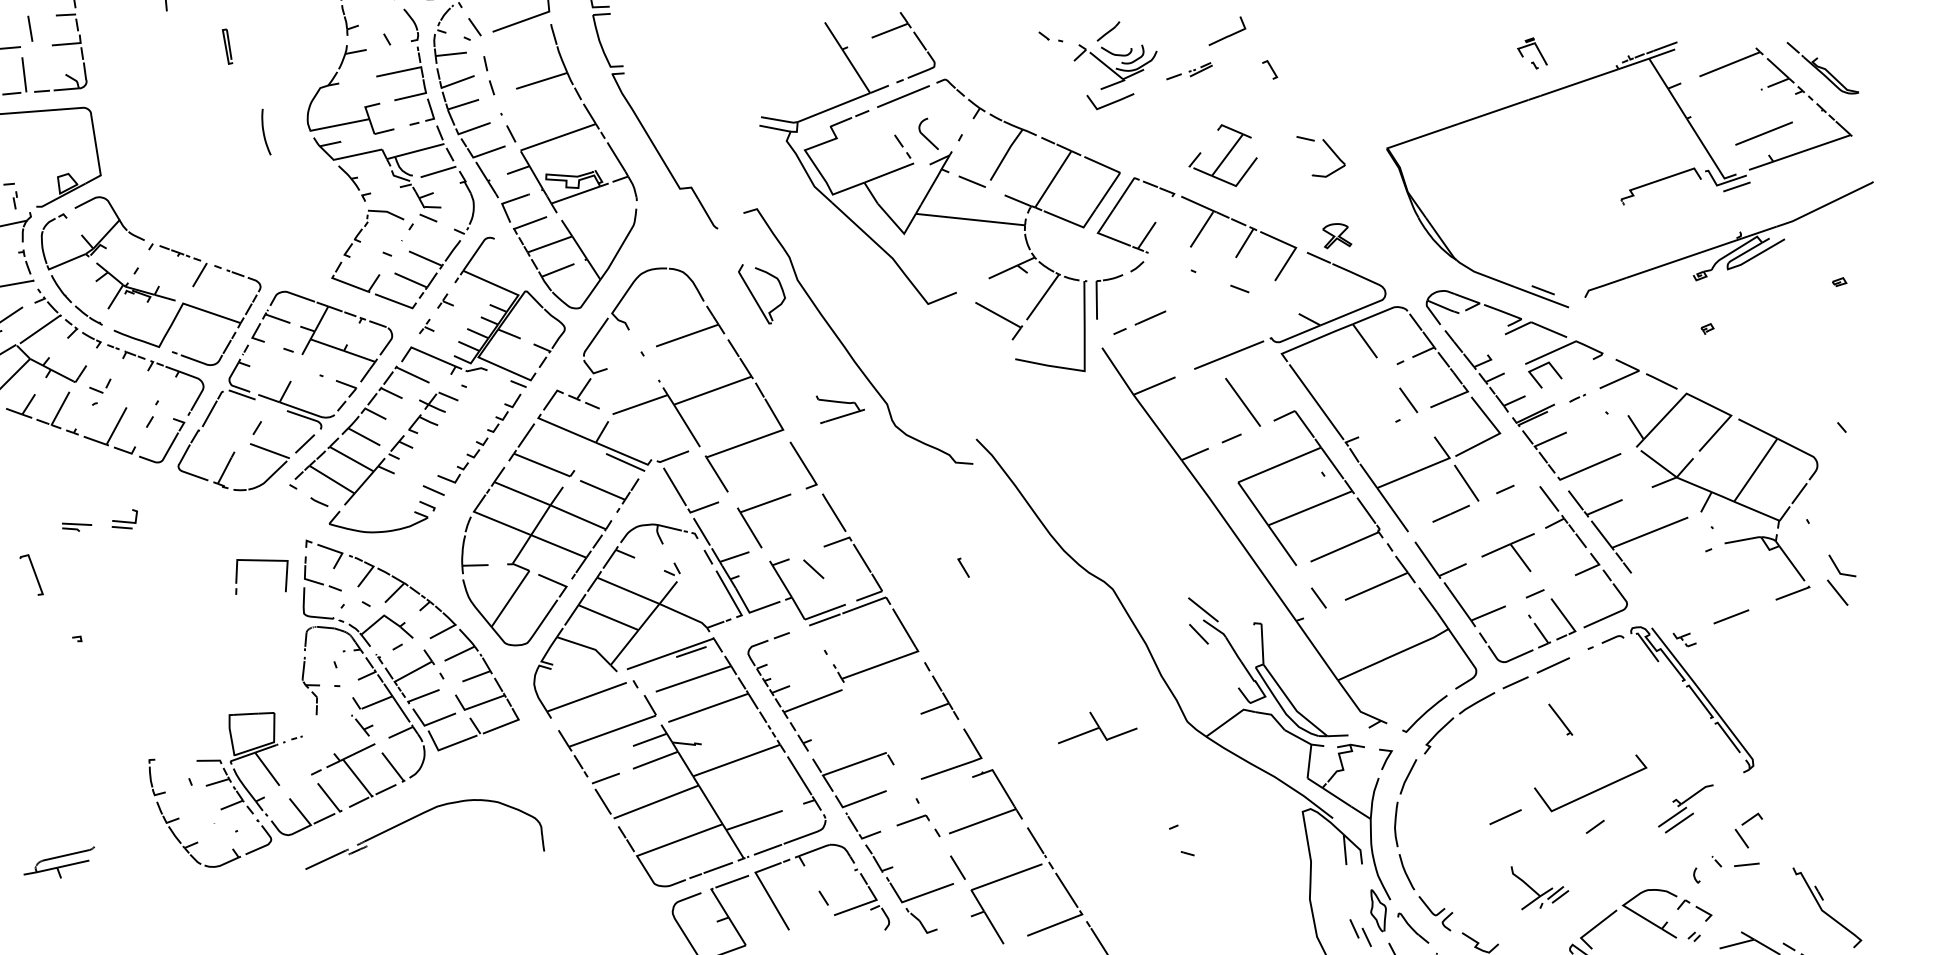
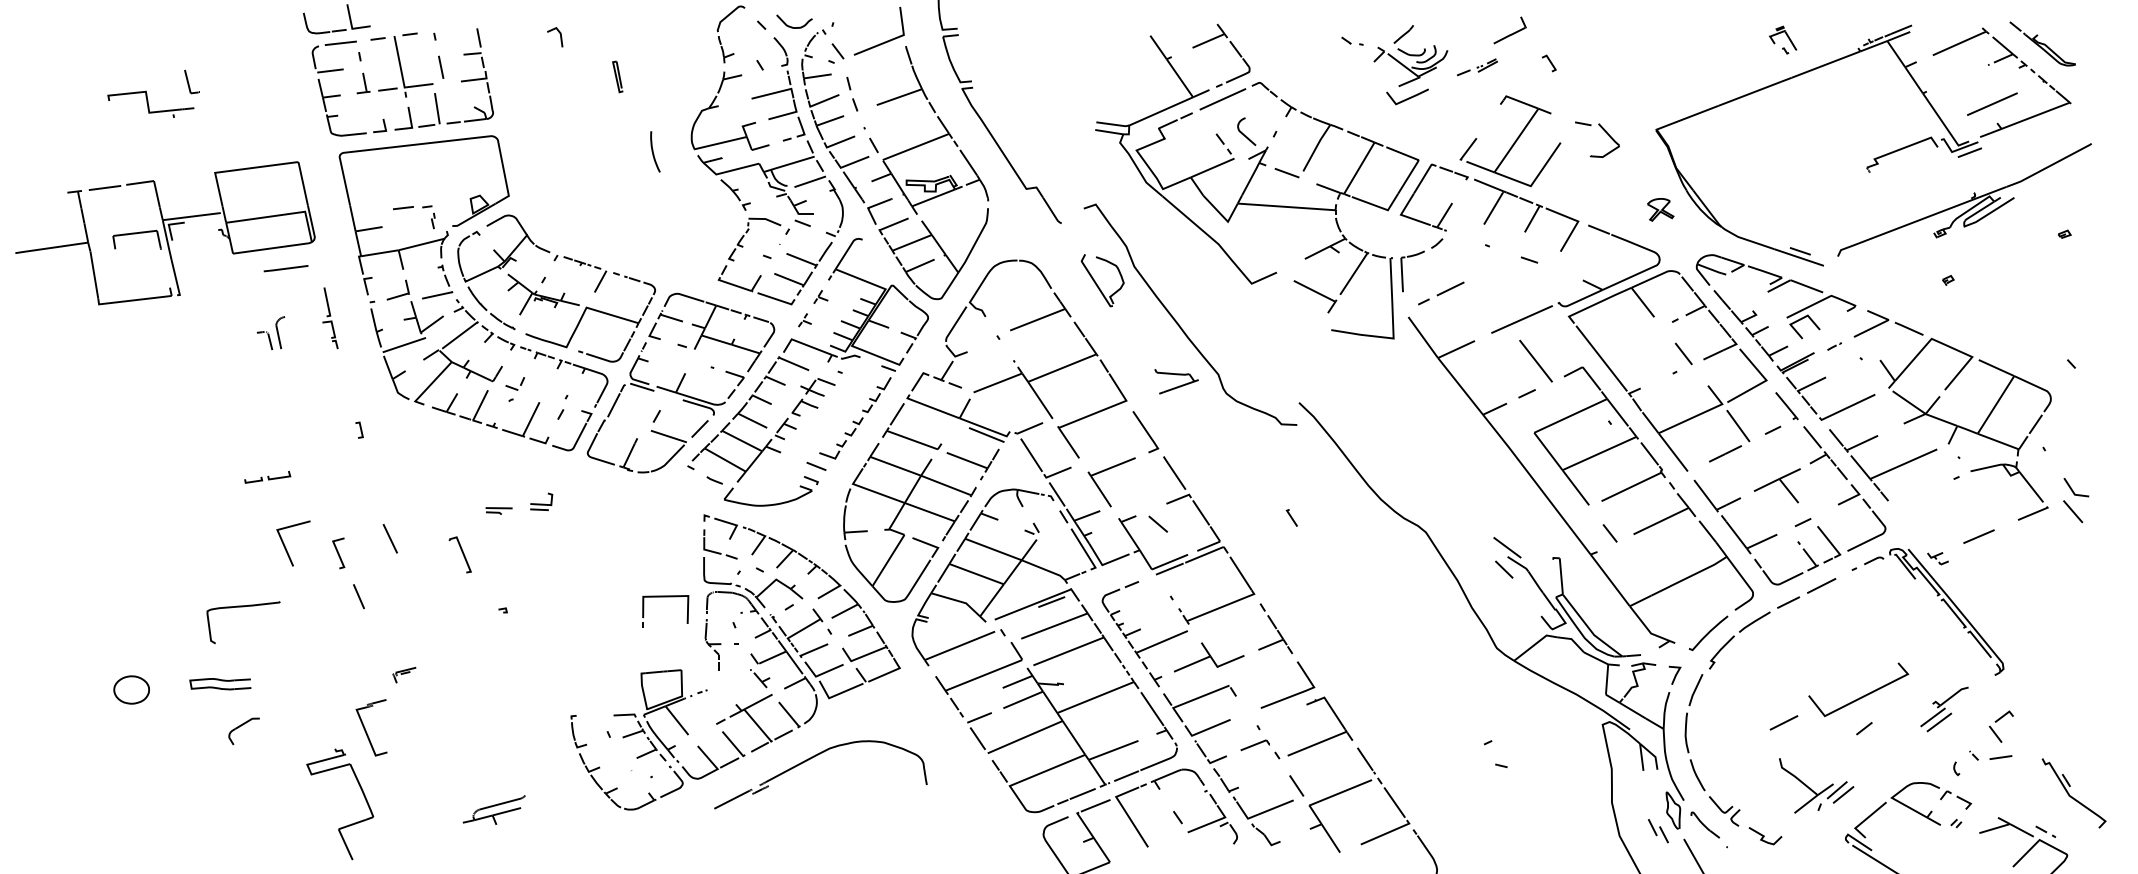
part: (1223, 155) -> (1510, 141), size x1.67
part: (1337, 235) -> (1660, 209), moved
part: (262, 561) -> (665, 597), moved
part: (1560, 720) -> (1786, 406), moved
part: (1098, 728) -> (1209, 657), moved
part: (1539, 888) -> (1816, 785), size x1.43

